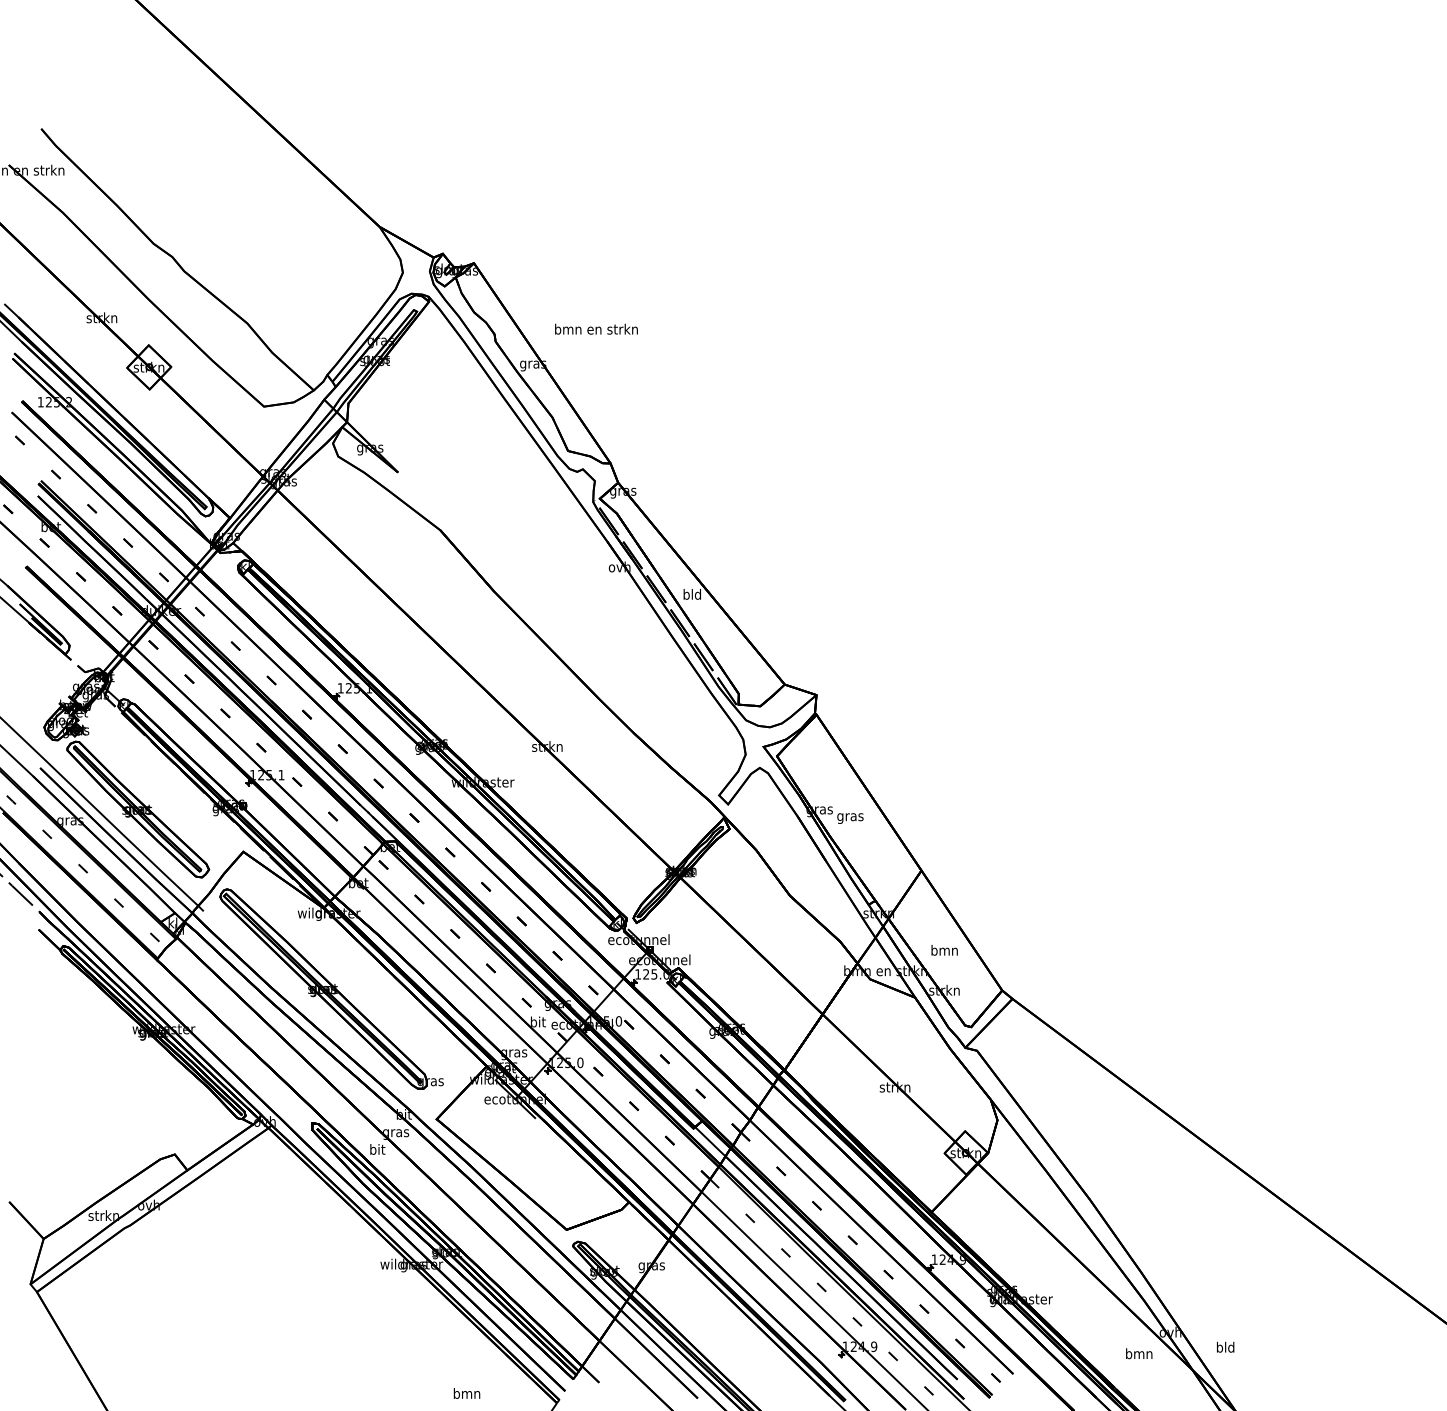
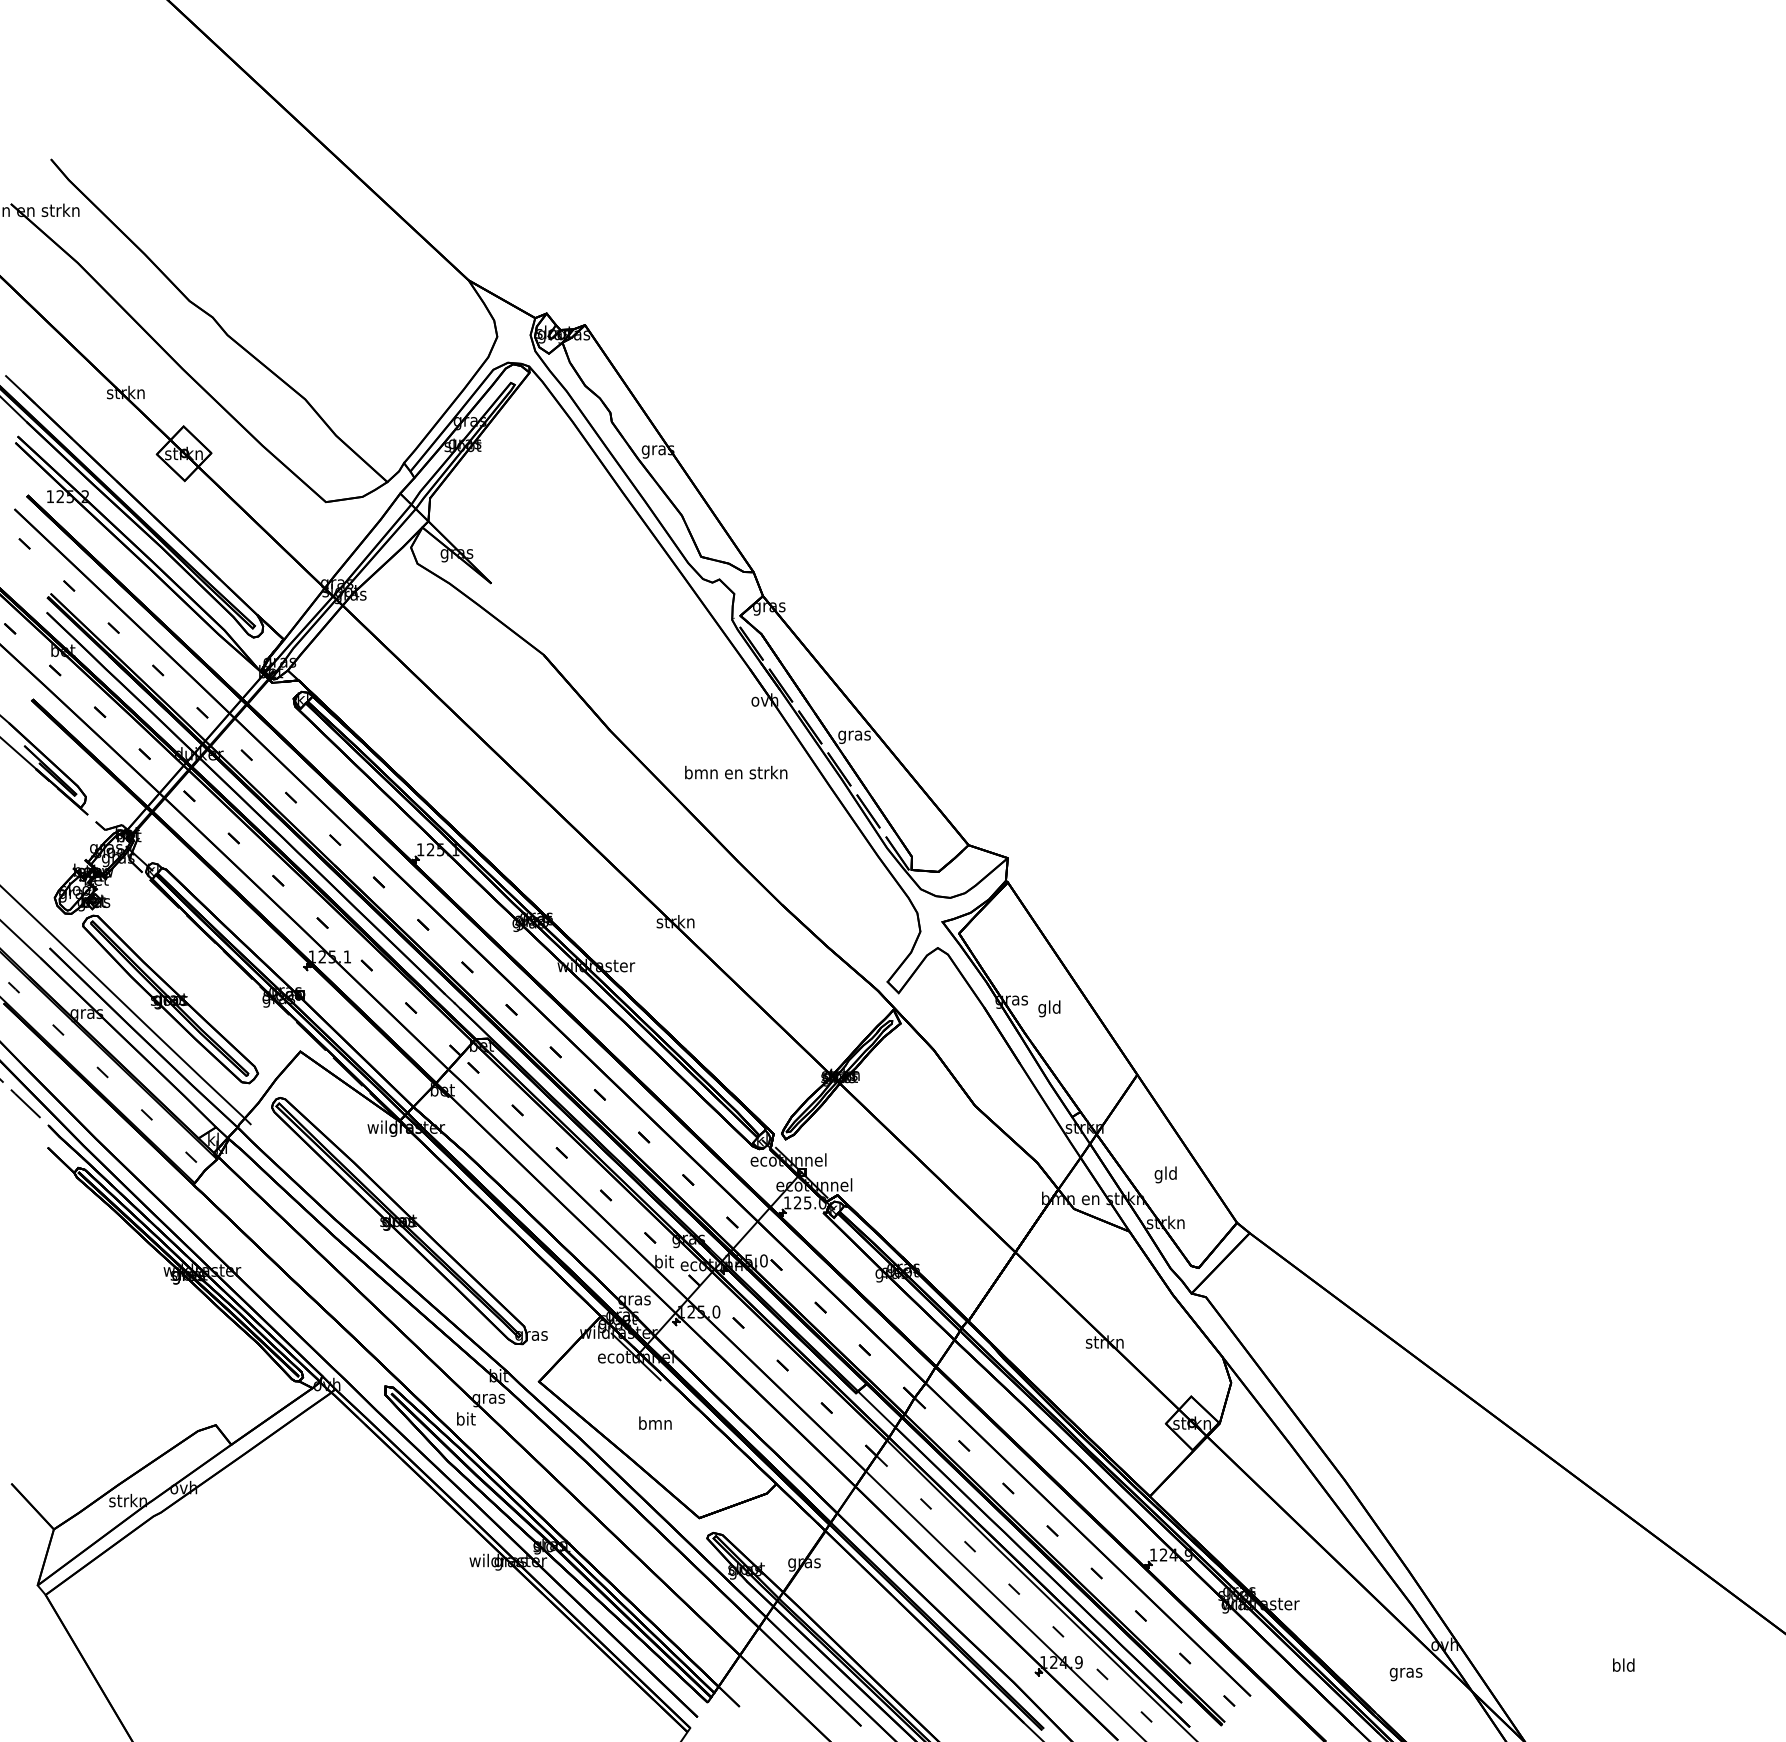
text: (596, 329) -> (736, 772), moved
text: (692, 595) -> (854, 735), bld -> gras
text: (850, 816) -> (1049, 1008), gras -> gld
text: (944, 951) -> (1165, 1174), bmn -> gld
text: (1225, 1346) -> (1623, 1664), moved
text: (1138, 1354) -> (1405, 1672), bmn -> gras
text: (467, 1392) -> (655, 1422), moved

